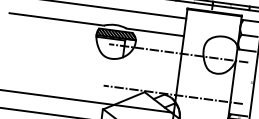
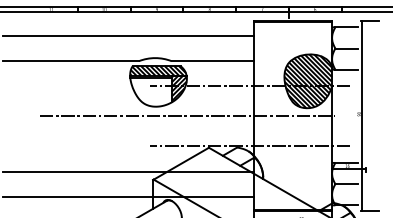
hatch: (128, 48) -> (178, 88), added
hatch: (219, 55) -> (308, 81), added
line: (131, 68) -> (186, 116), added

